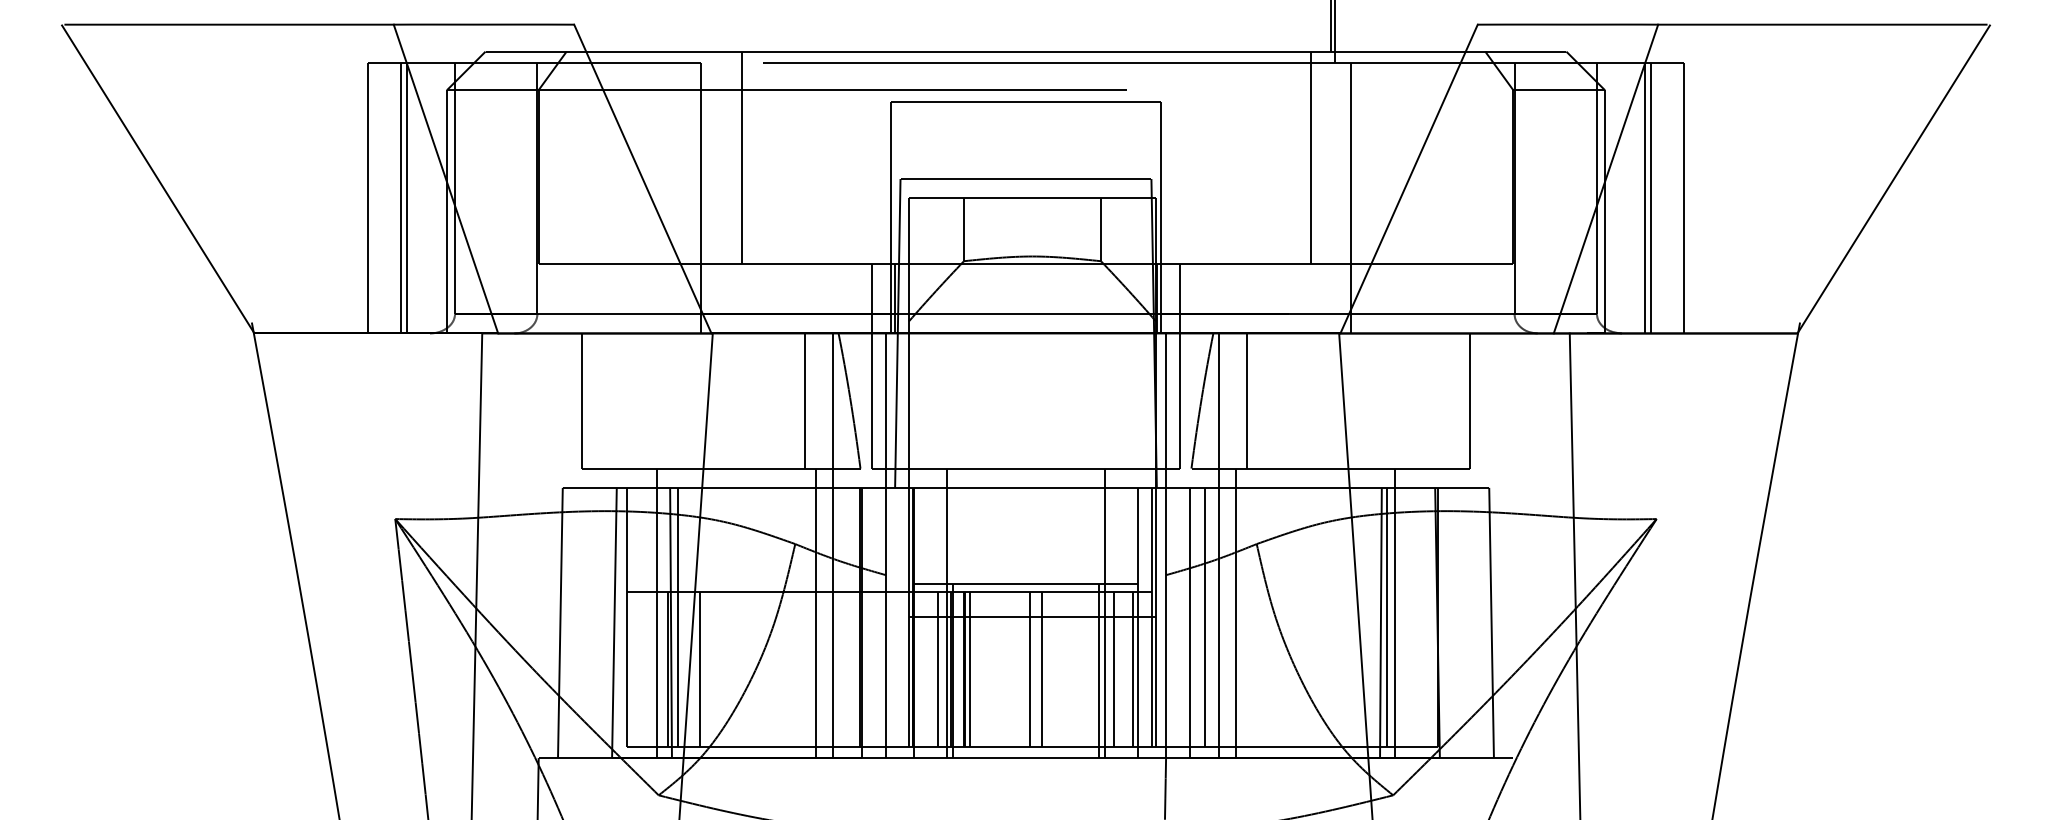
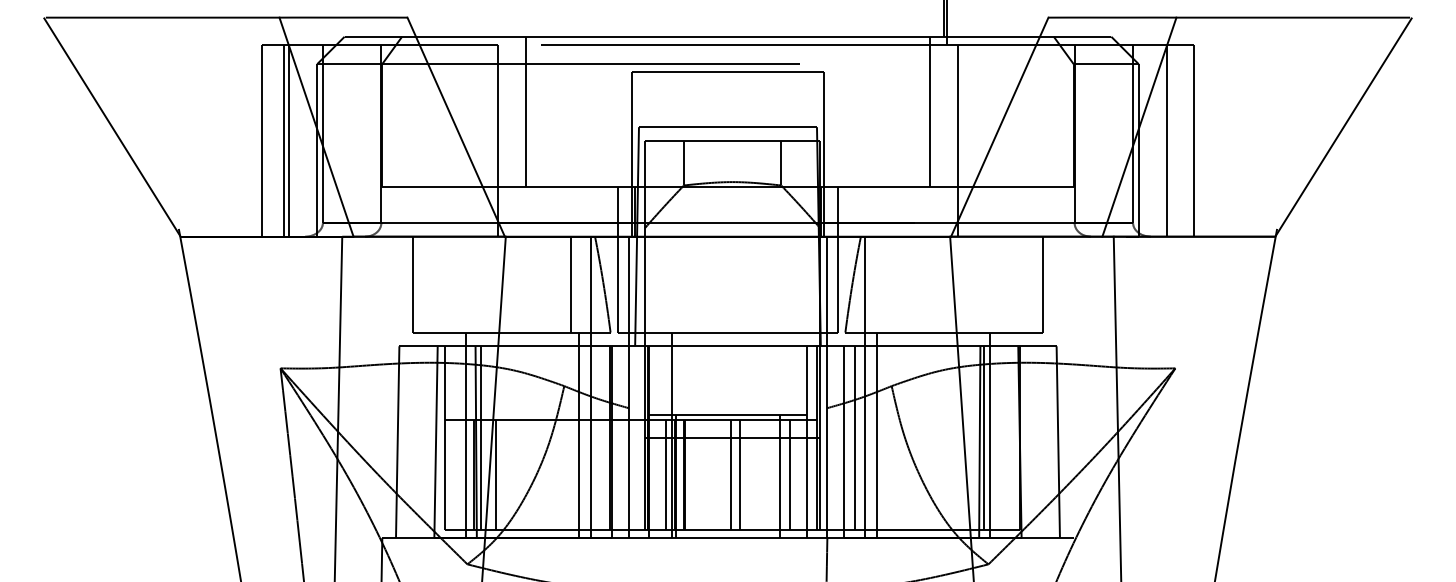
line: (1651, 198) -> (1171, 140), removed
line: (1246, 400) -> (884, 284), removed
line: (1105, 613) -> (784, 435), removed
line: (970, 669) -> (688, 475), removed
line: (1132, 669) -> (803, 475), removed

